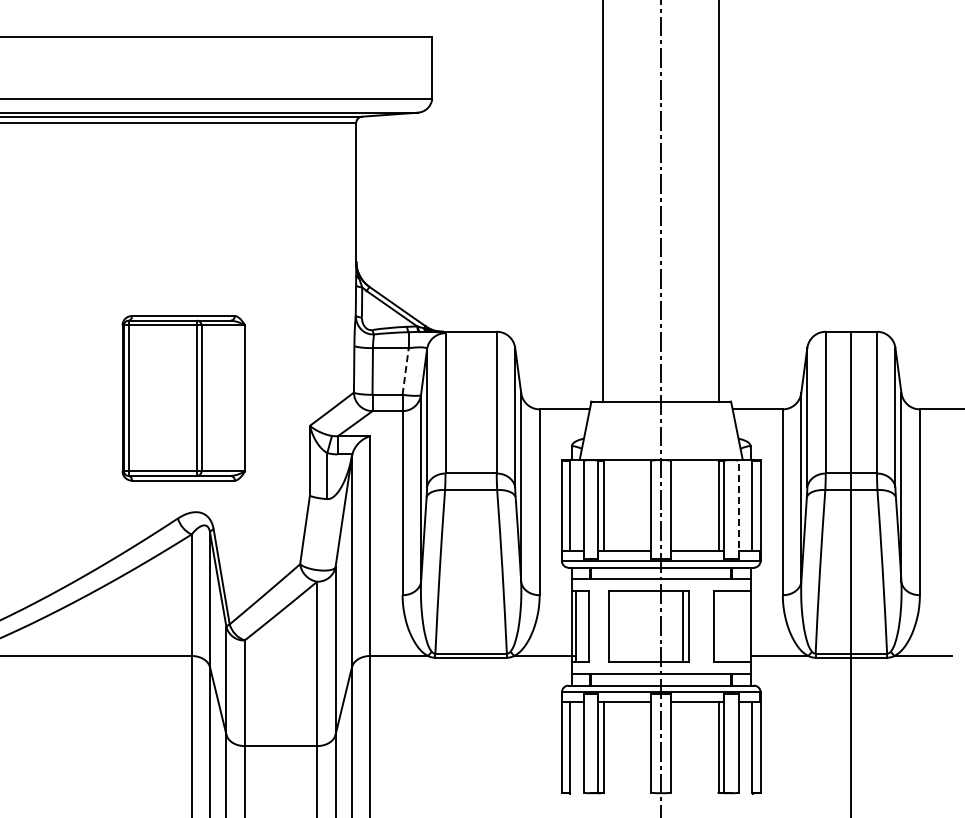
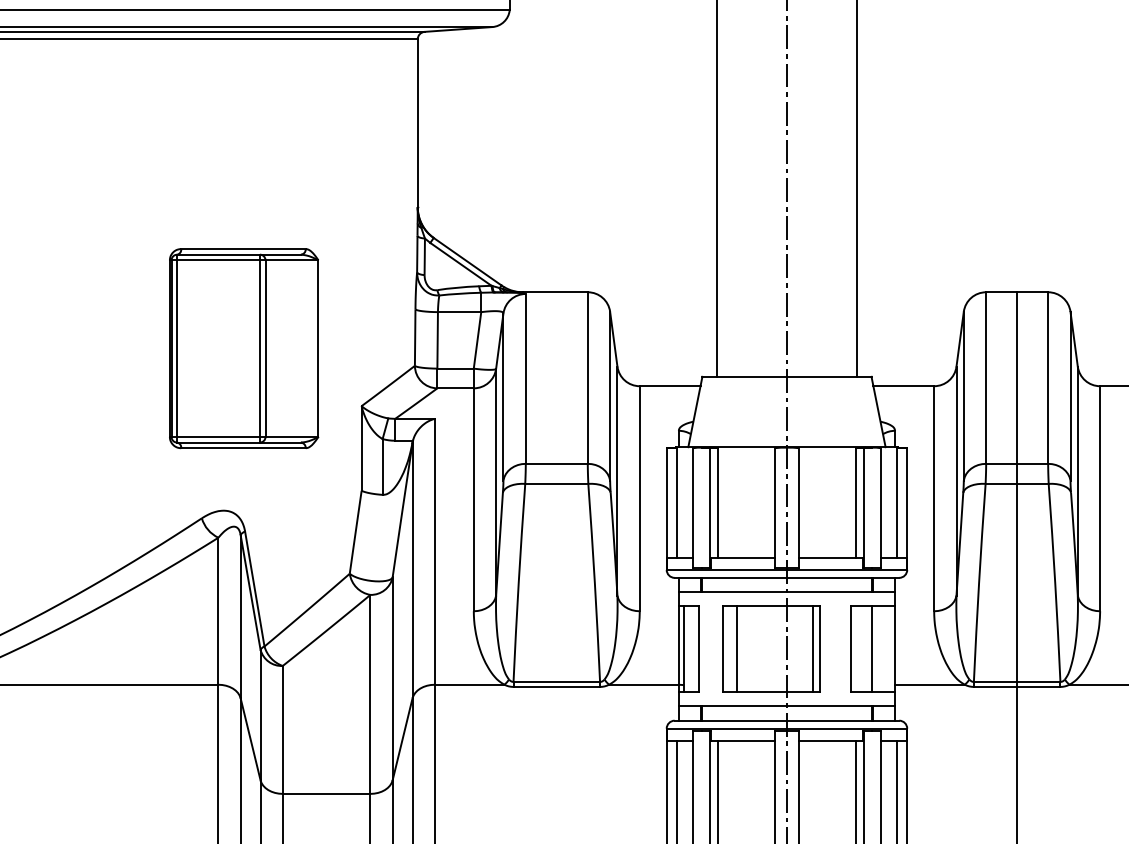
line: (405, 371) -> (477, 340), dashed -> solid
part: (183, 398) -> (243, 348), moved
line: (738, 509) -> (880, 507), dashed -> solid
line: (620, 626) -> (737, 649), added
line: (731, 626) -> (872, 649), added

